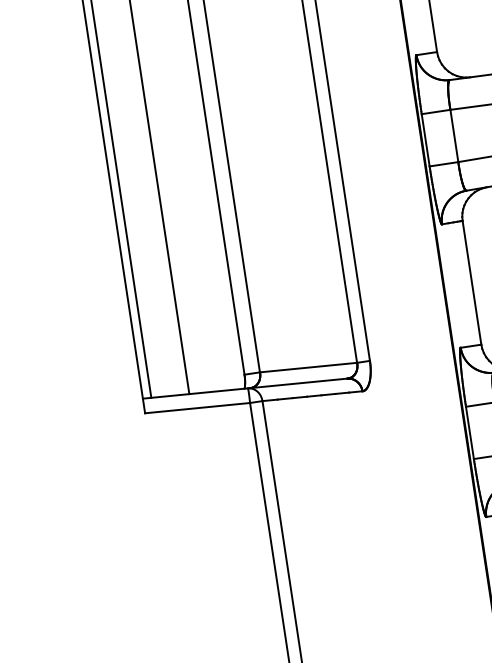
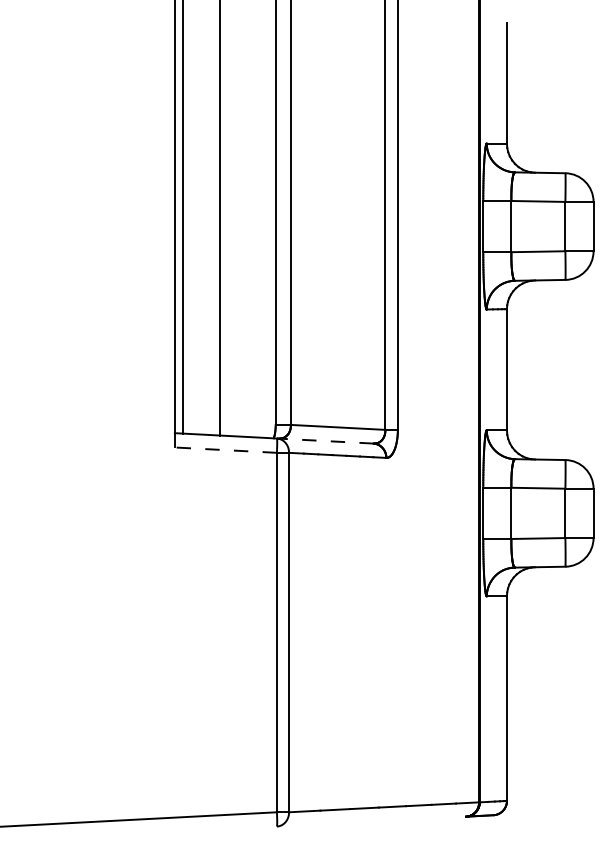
line: (296, 384) -> (324, 441), solid -> dashed
line: (197, 408) -> (225, 450), solid -> dashed

